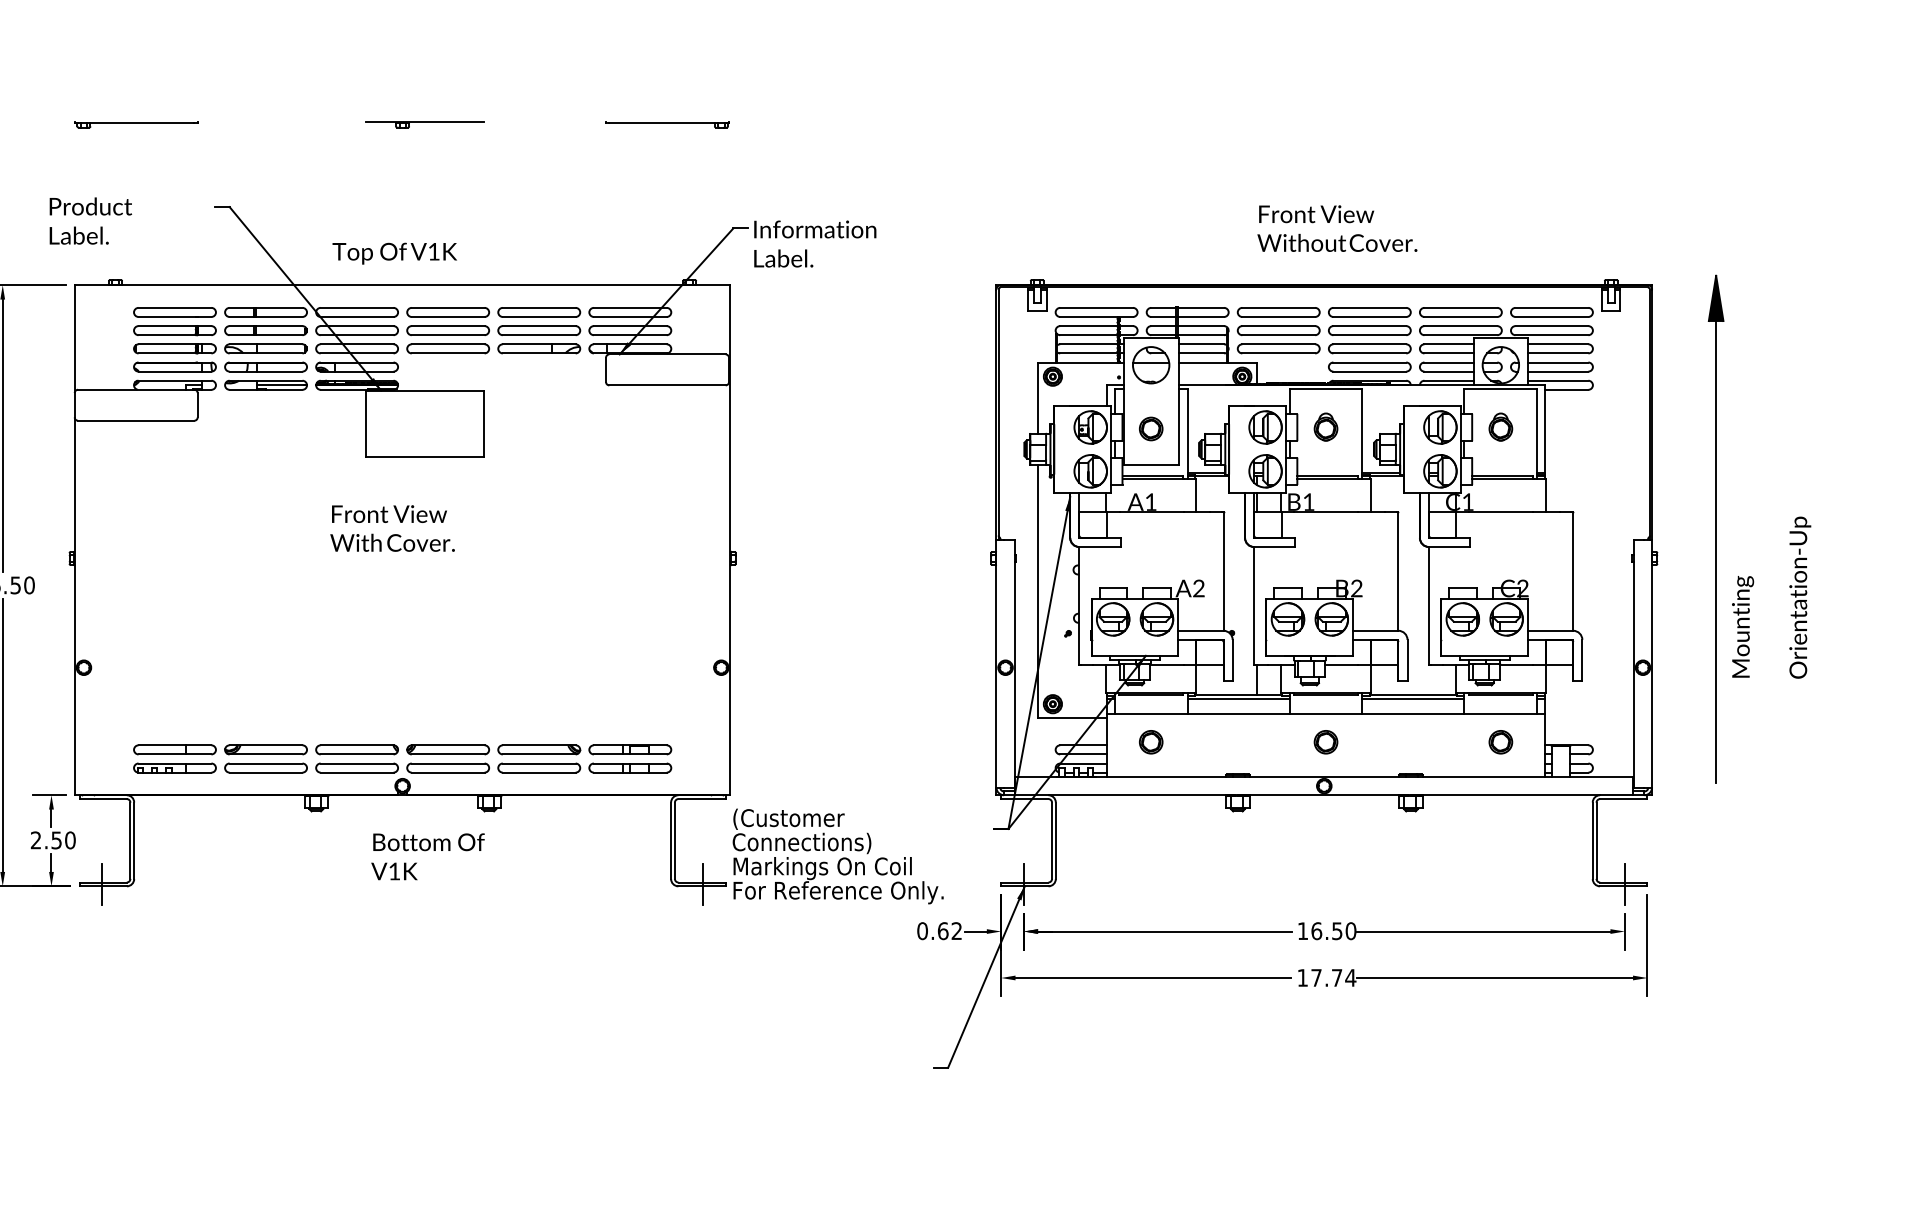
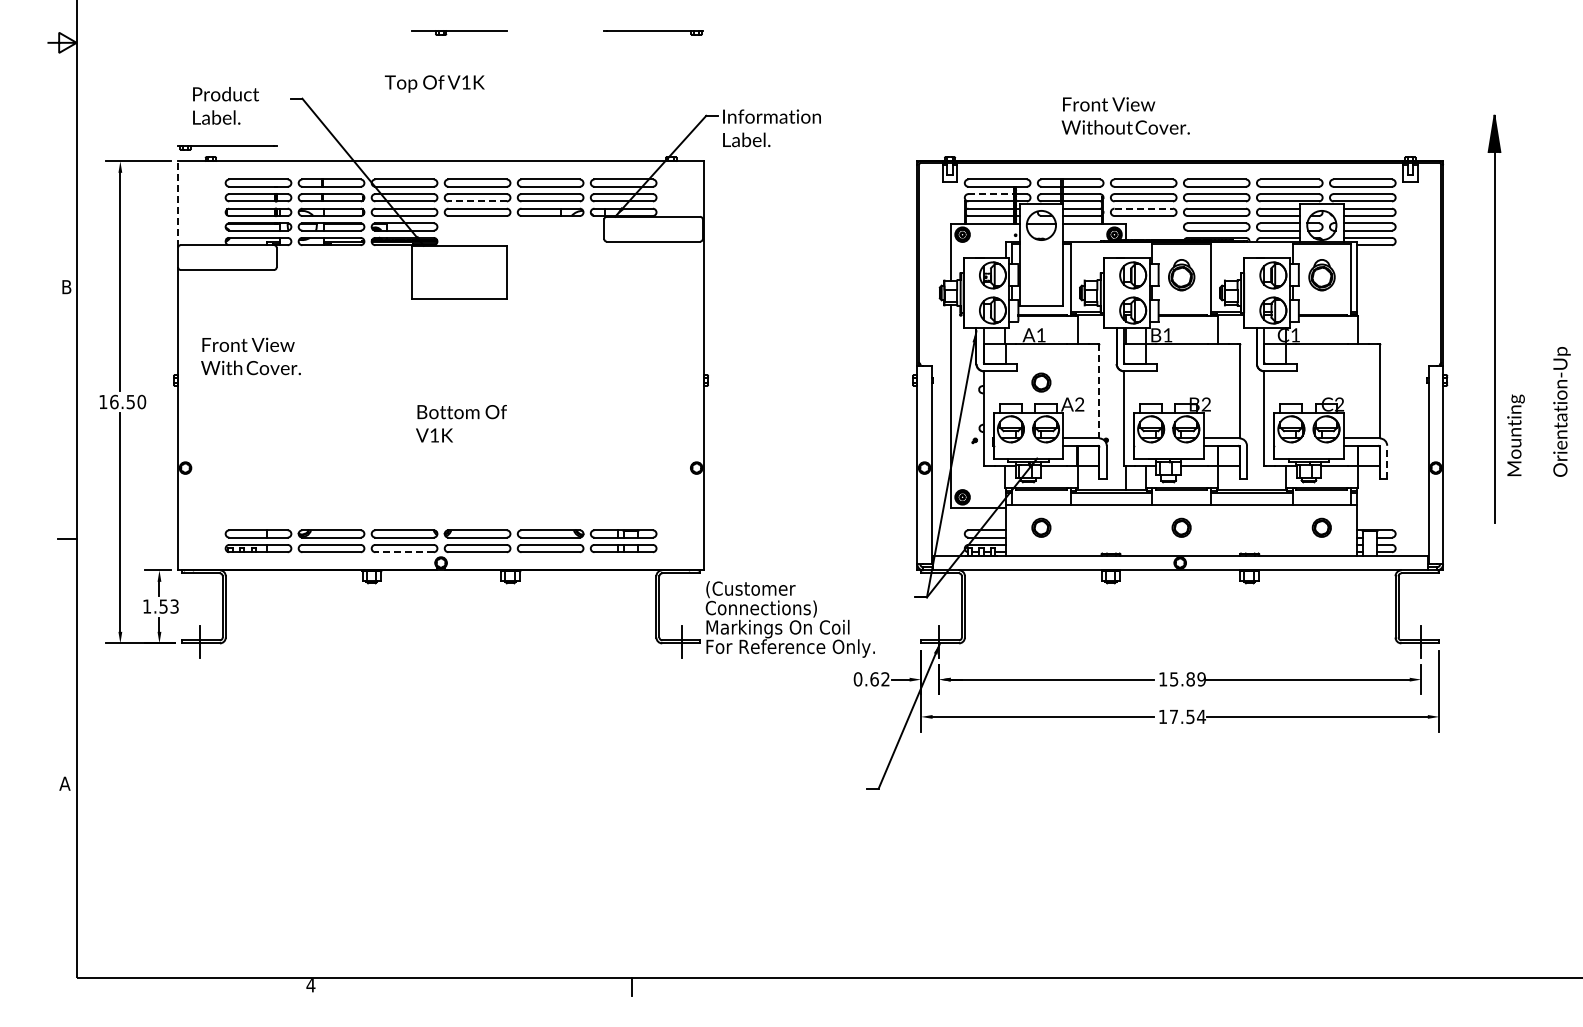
part: (136, 124) -> (227, 147), moved
text: (90, 220) -> (225, 105), moved
text: (1337, 228) -> (1125, 115), moved
text: (394, 253) -> (434, 83), moved
line: (1088, 326) -> (991, 194), solid -> dashed
line: (448, 335) -> (477, 201), solid -> dashed
line: (75, 339) -> (178, 204), solid -> dashed
line: (1279, 344) -> (1144, 208), solid -> dashed
part: (1325, 426) -> (1181, 274), size x1.4
part: (1500, 426) -> (1321, 274), size x1.4
part: (1151, 428) -> (1041, 382), moved
text: (391, 528) -> (250, 356), moved
part: (1716, 528) -> (1494, 318), moved
line: (1223, 572) -> (1099, 391), solid -> dashed
line: (1582, 660) -> (1387, 462), solid -> dashed
line: (357, 772) -> (404, 552), solid -> dashed
text: (52, 840) -> (160, 606), 2.50 -> 1.53
text: (428, 856) -> (461, 423), moved
text: (1333, 931) -> (1187, 679), 16.50 -> 15.89
text: (1337, 978) -> (1190, 717), 17.74 -> 17.54

